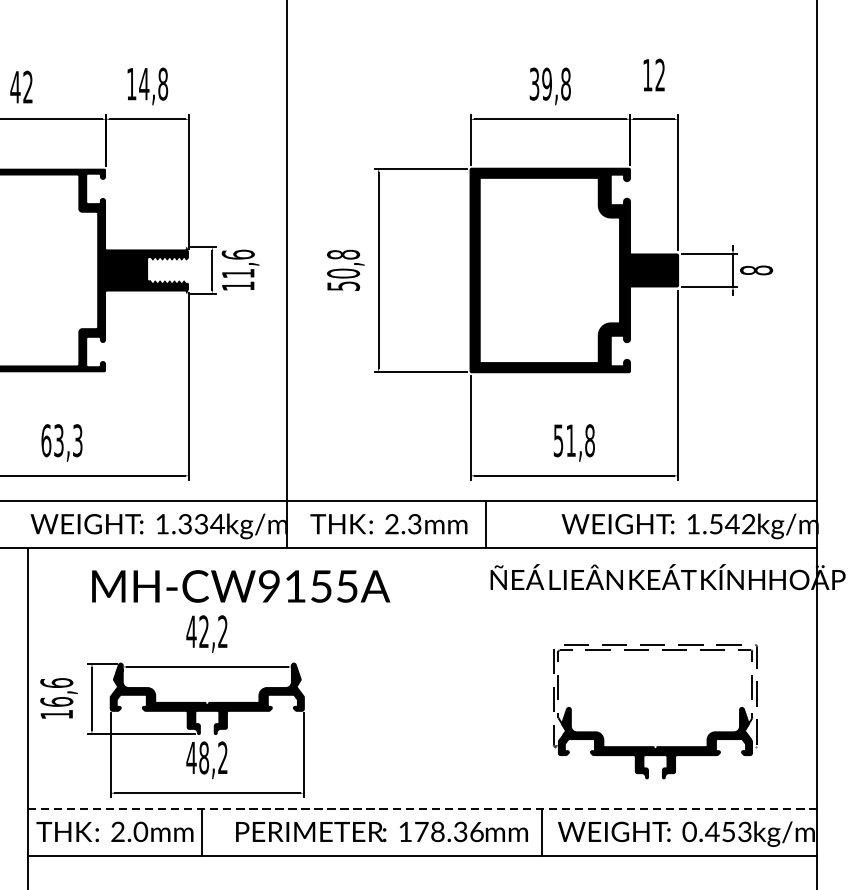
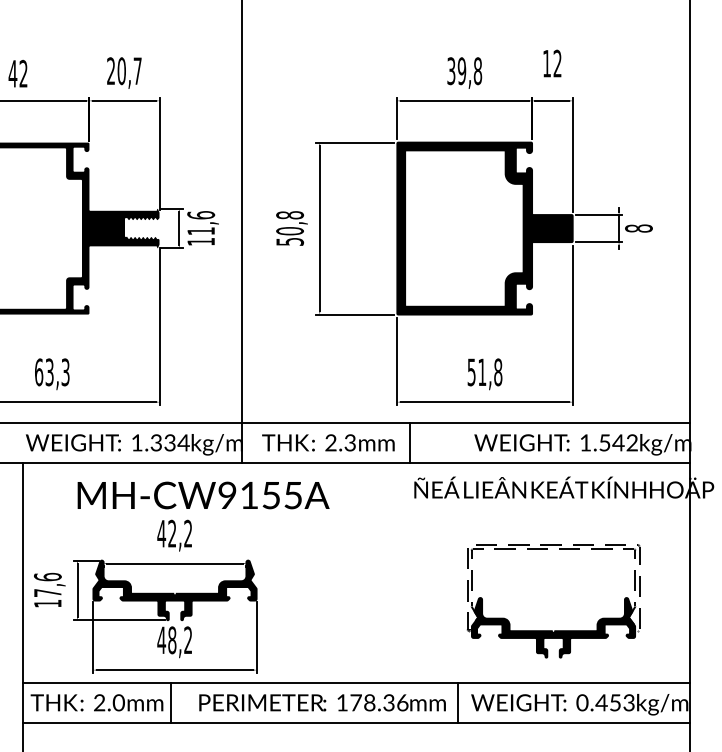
text: (147, 84) -> (124, 71), 14,8 -> 20,7
text: (56, 701) -> (47, 592), 16,6 -> 17,6
line: (423, 809) -> (357, 683), dashed -> solid

